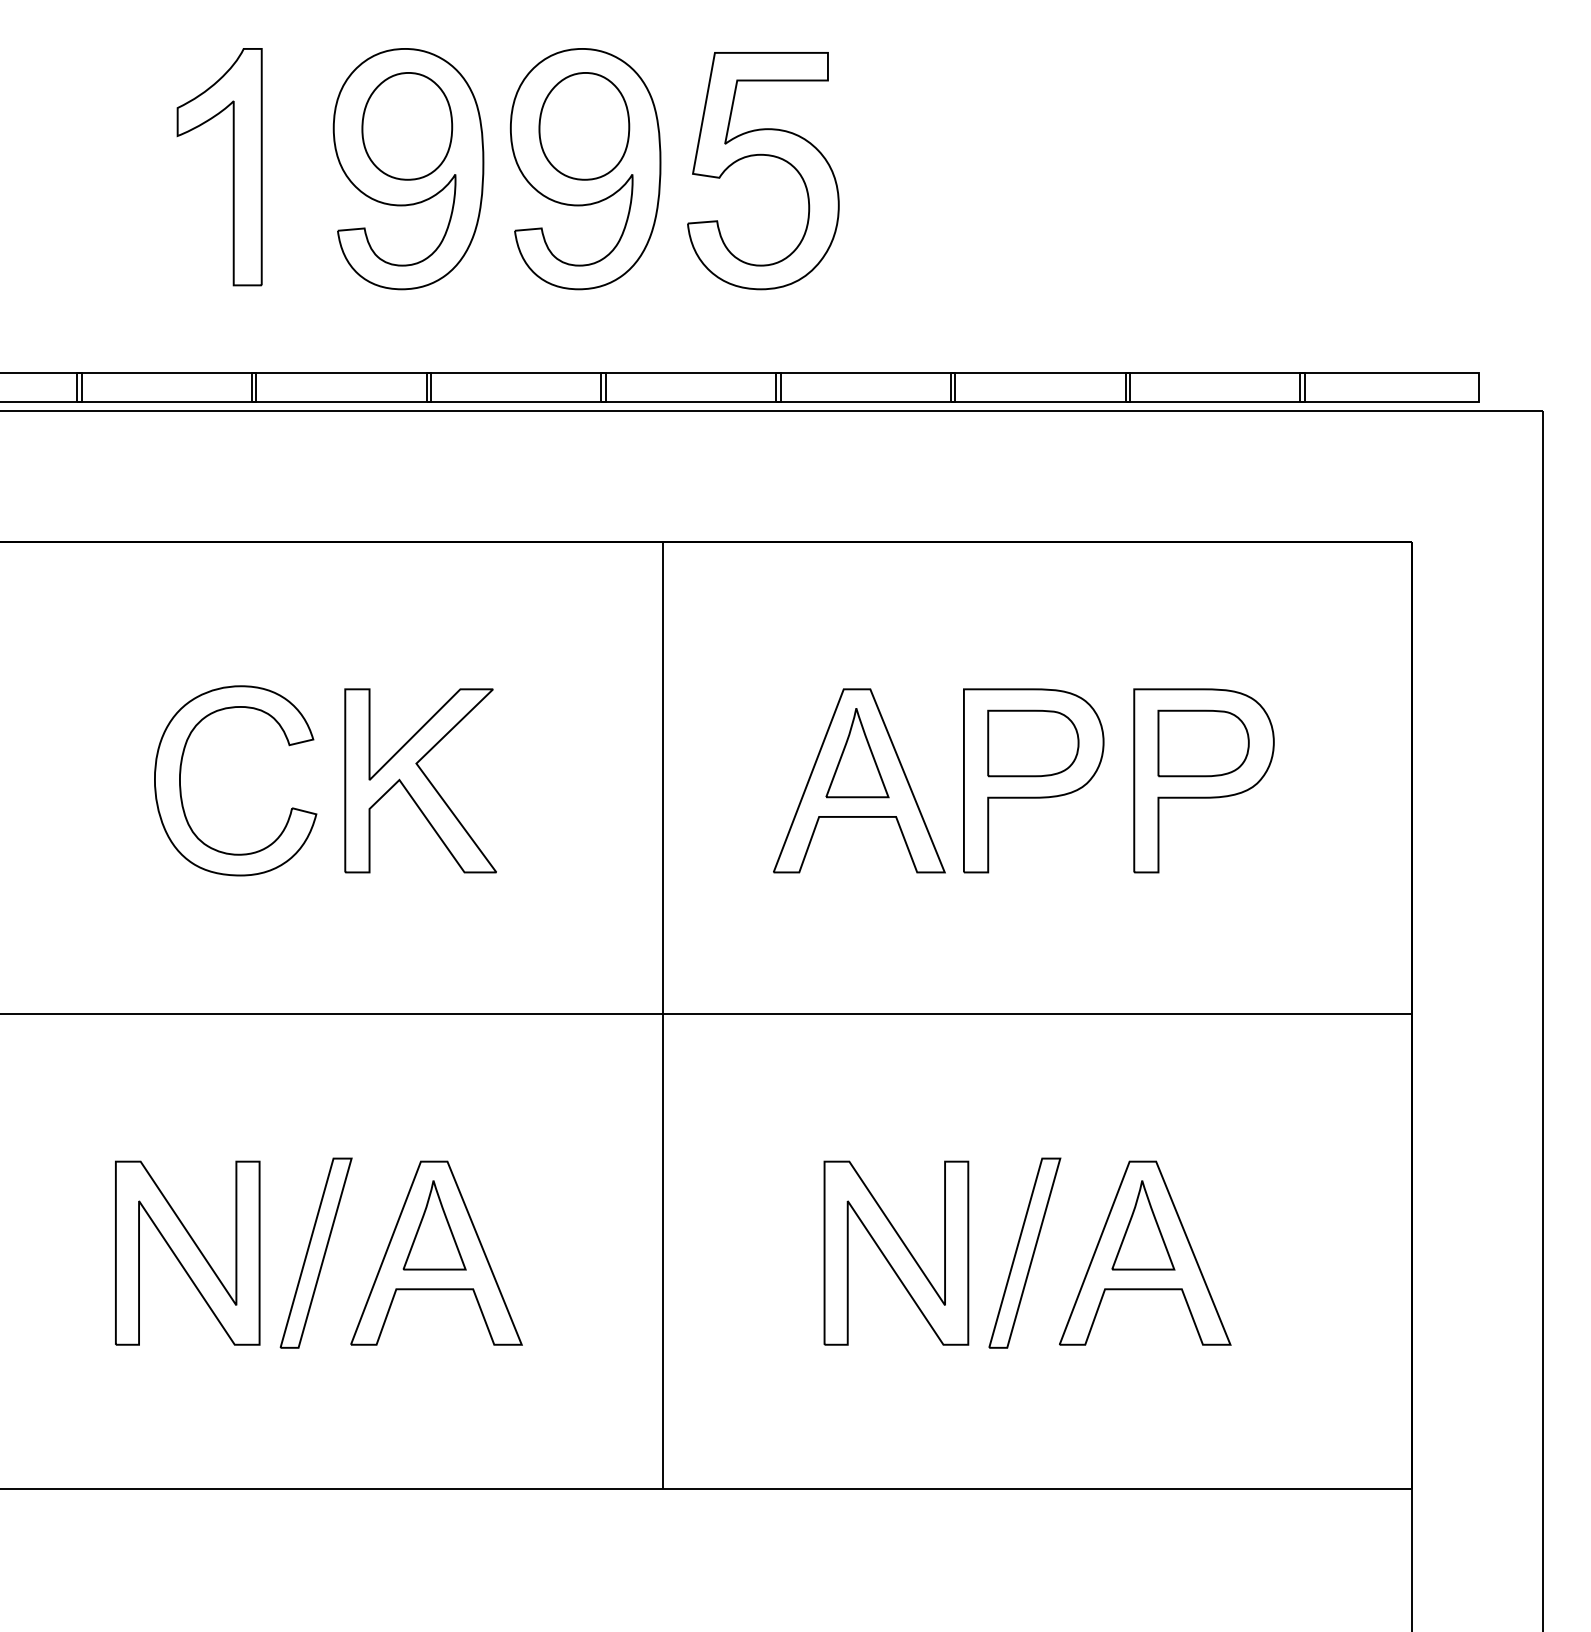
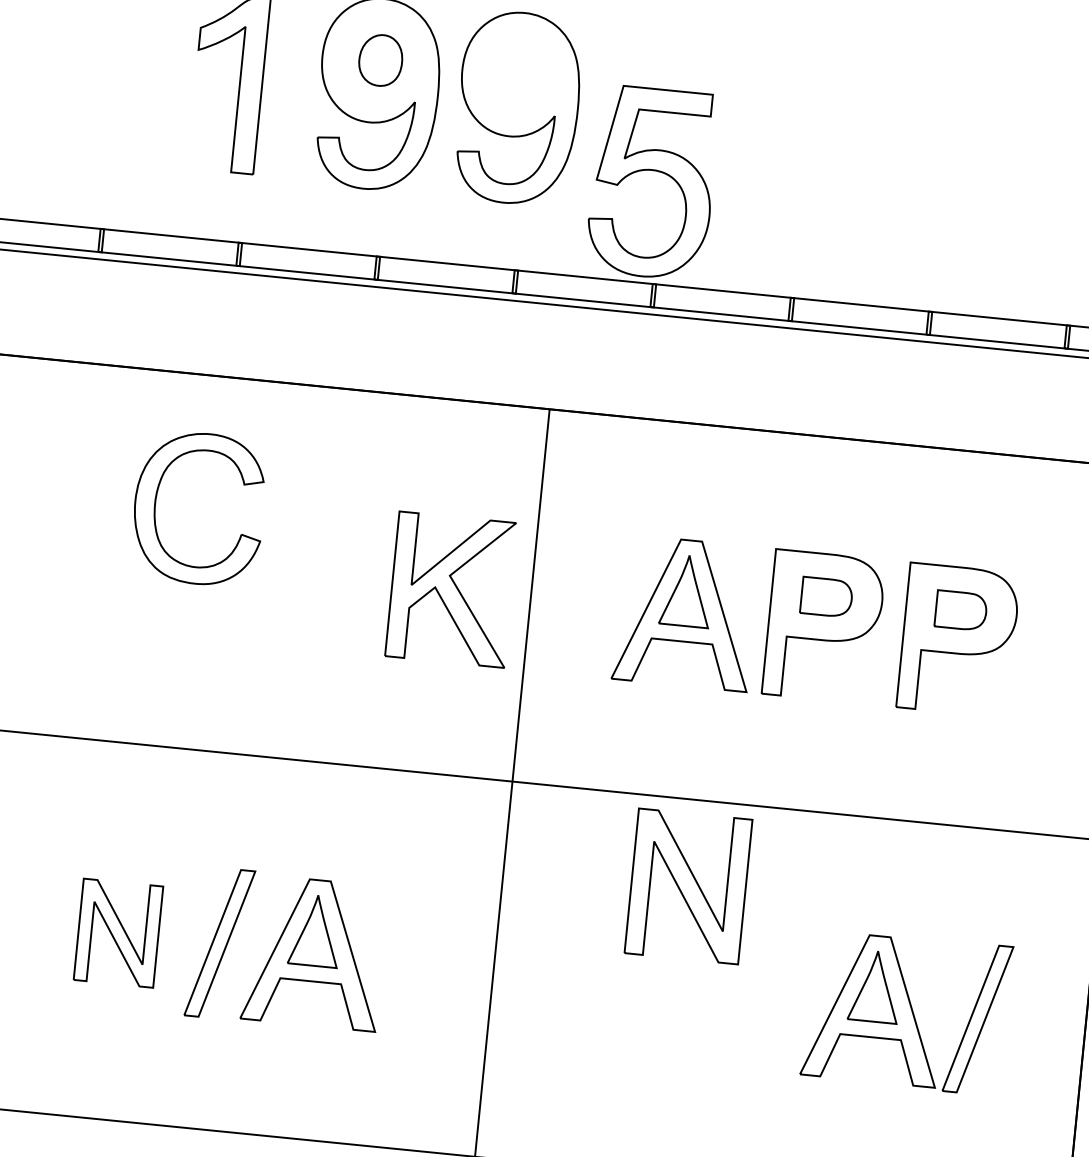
part: (407, 126) -> (380, 60), size x0.6
part: (584, 126) -> (520, 74), removed
part: (767, 156) -> (657, 171), moved
part: (1033, 743) -> (826, 597), size x0.7
part: (1203, 743) -> (961, 610), size x0.7
part: (420, 780) -> (451, 589), moved
part: (181, 787) -> (155, 509), moved
part: (187, 1252) -> (118, 932), size x0.7
part: (896, 1252) -> (688, 885), moved
part: (1024, 1252) -> (977, 1018), moved

